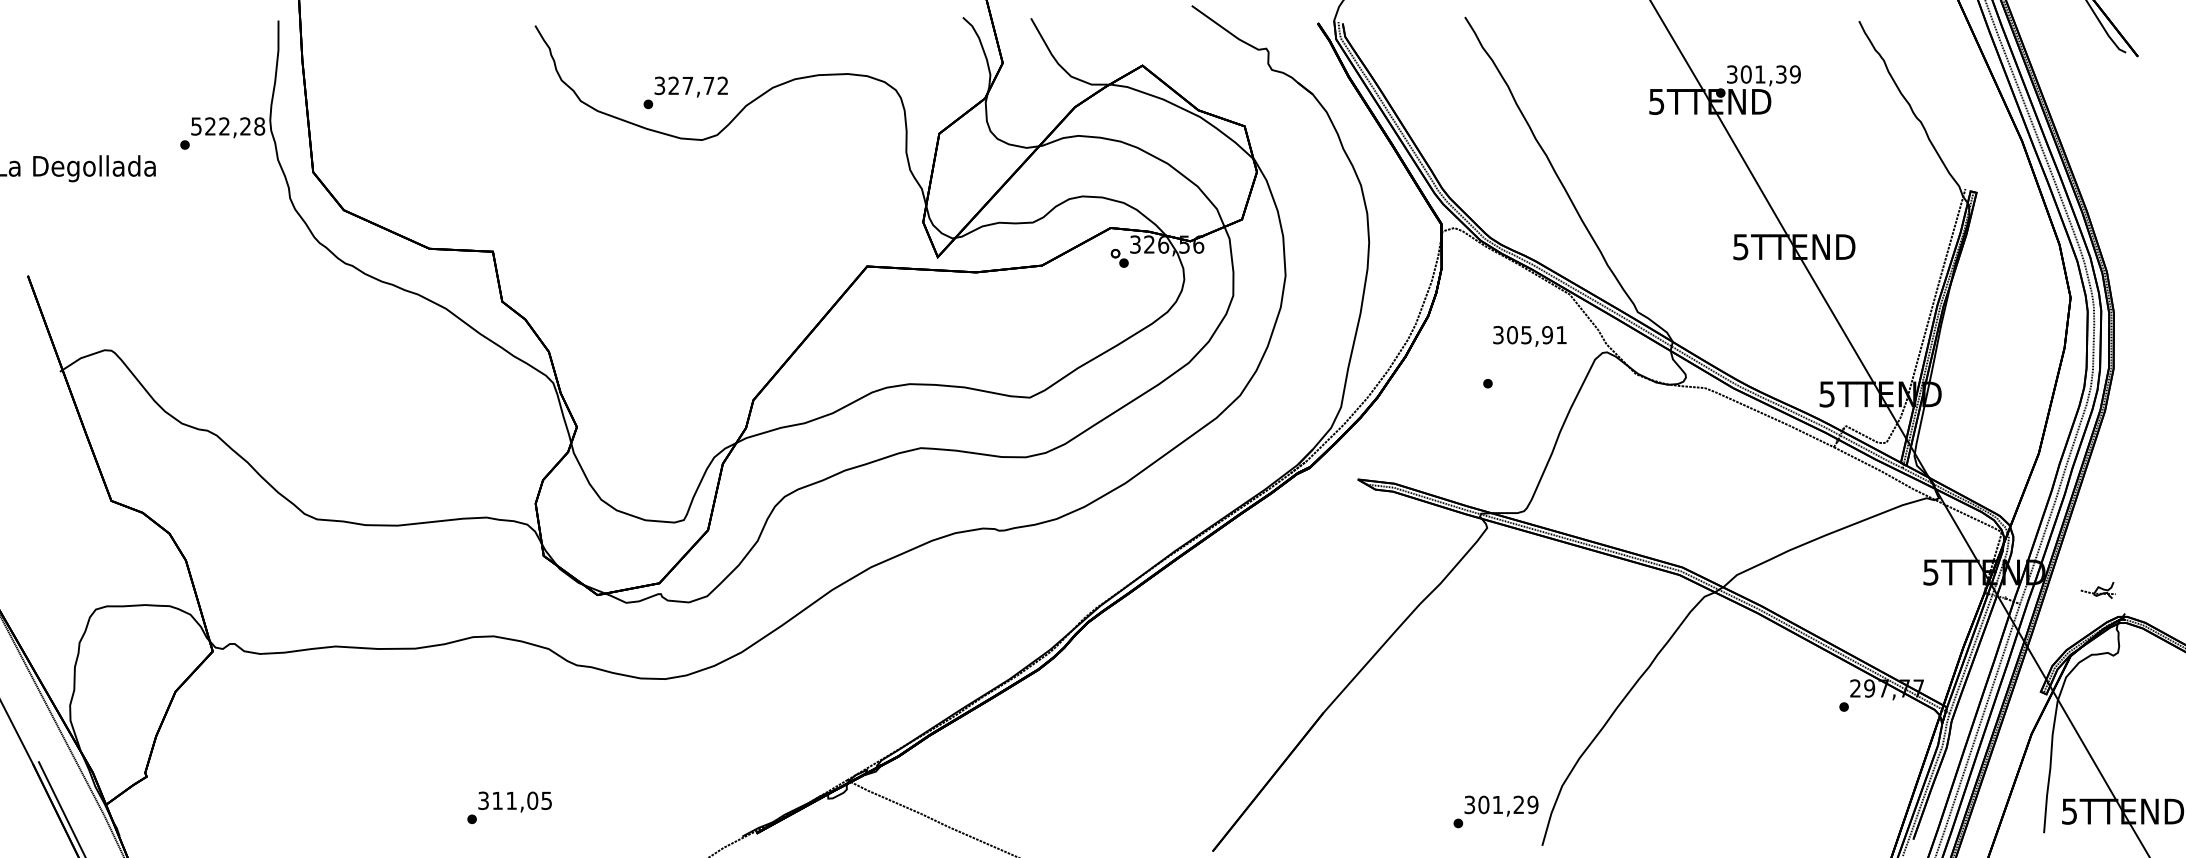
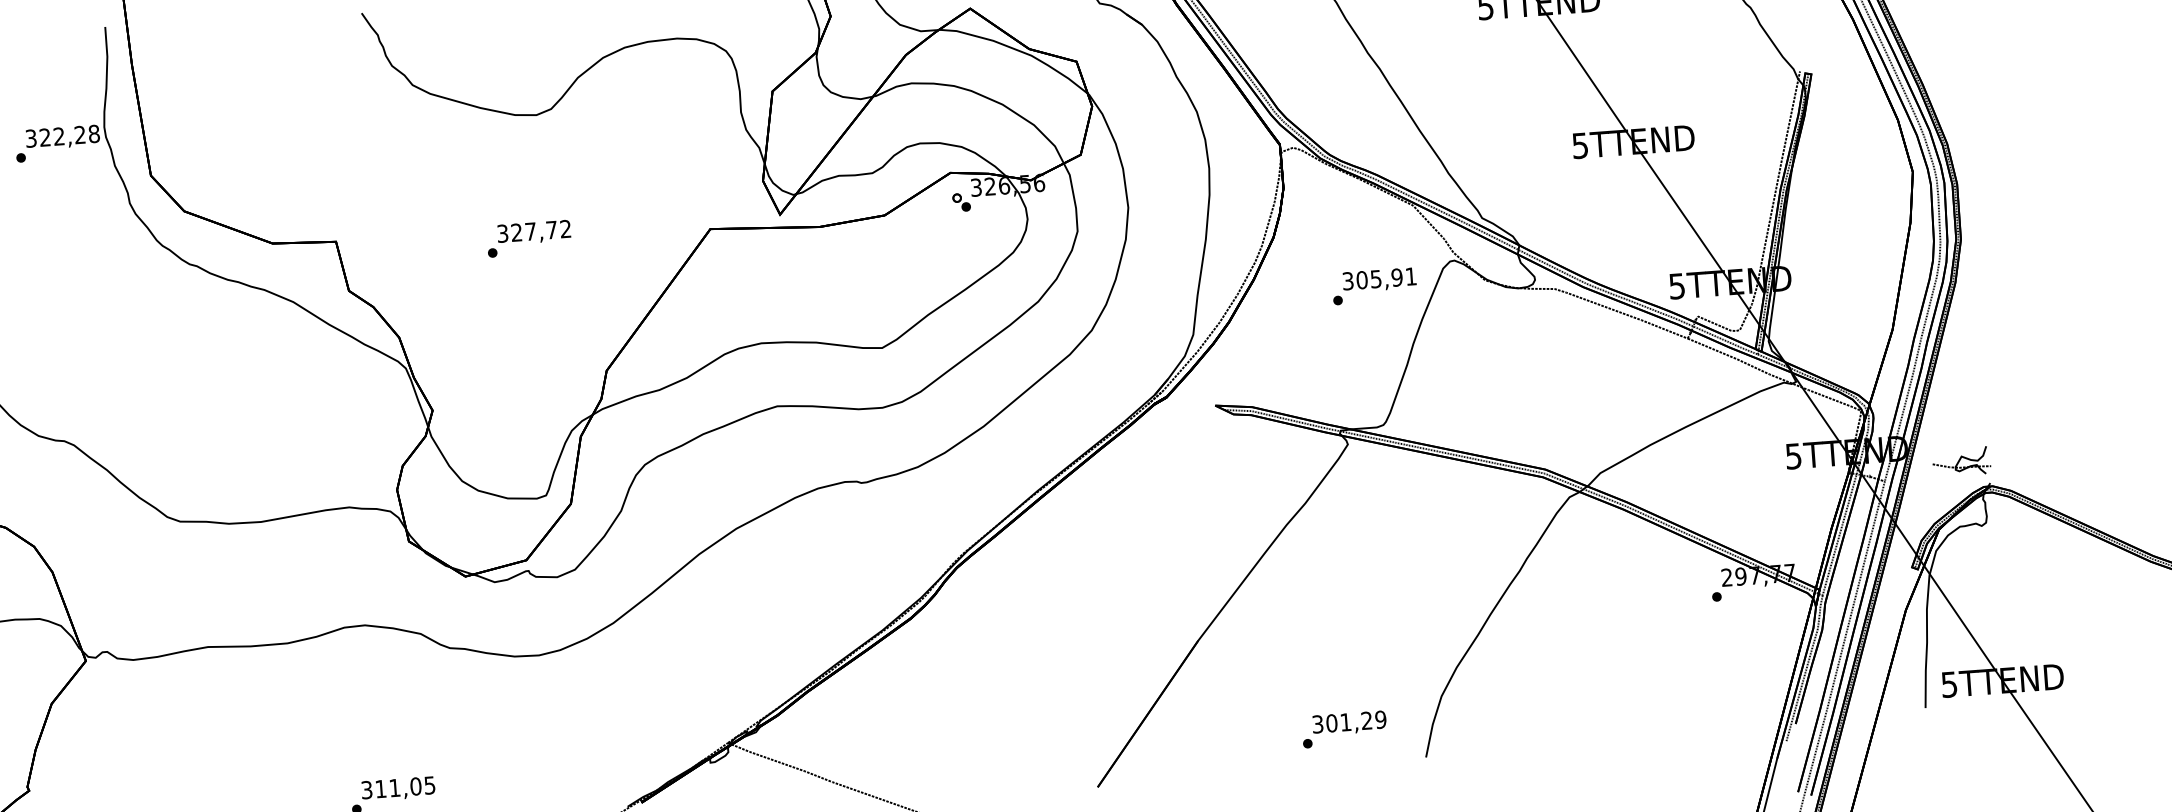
text: (685, 92) -> (528, 238), moved
text: (196, 126) -> (31, 138), 522,28 -> 322,28
text: (1529, 336) -> (1379, 280), moved
part: (2098, 590) -> (1962, 462), size x1.67
text: (1495, 811) -> (1343, 729), moved

